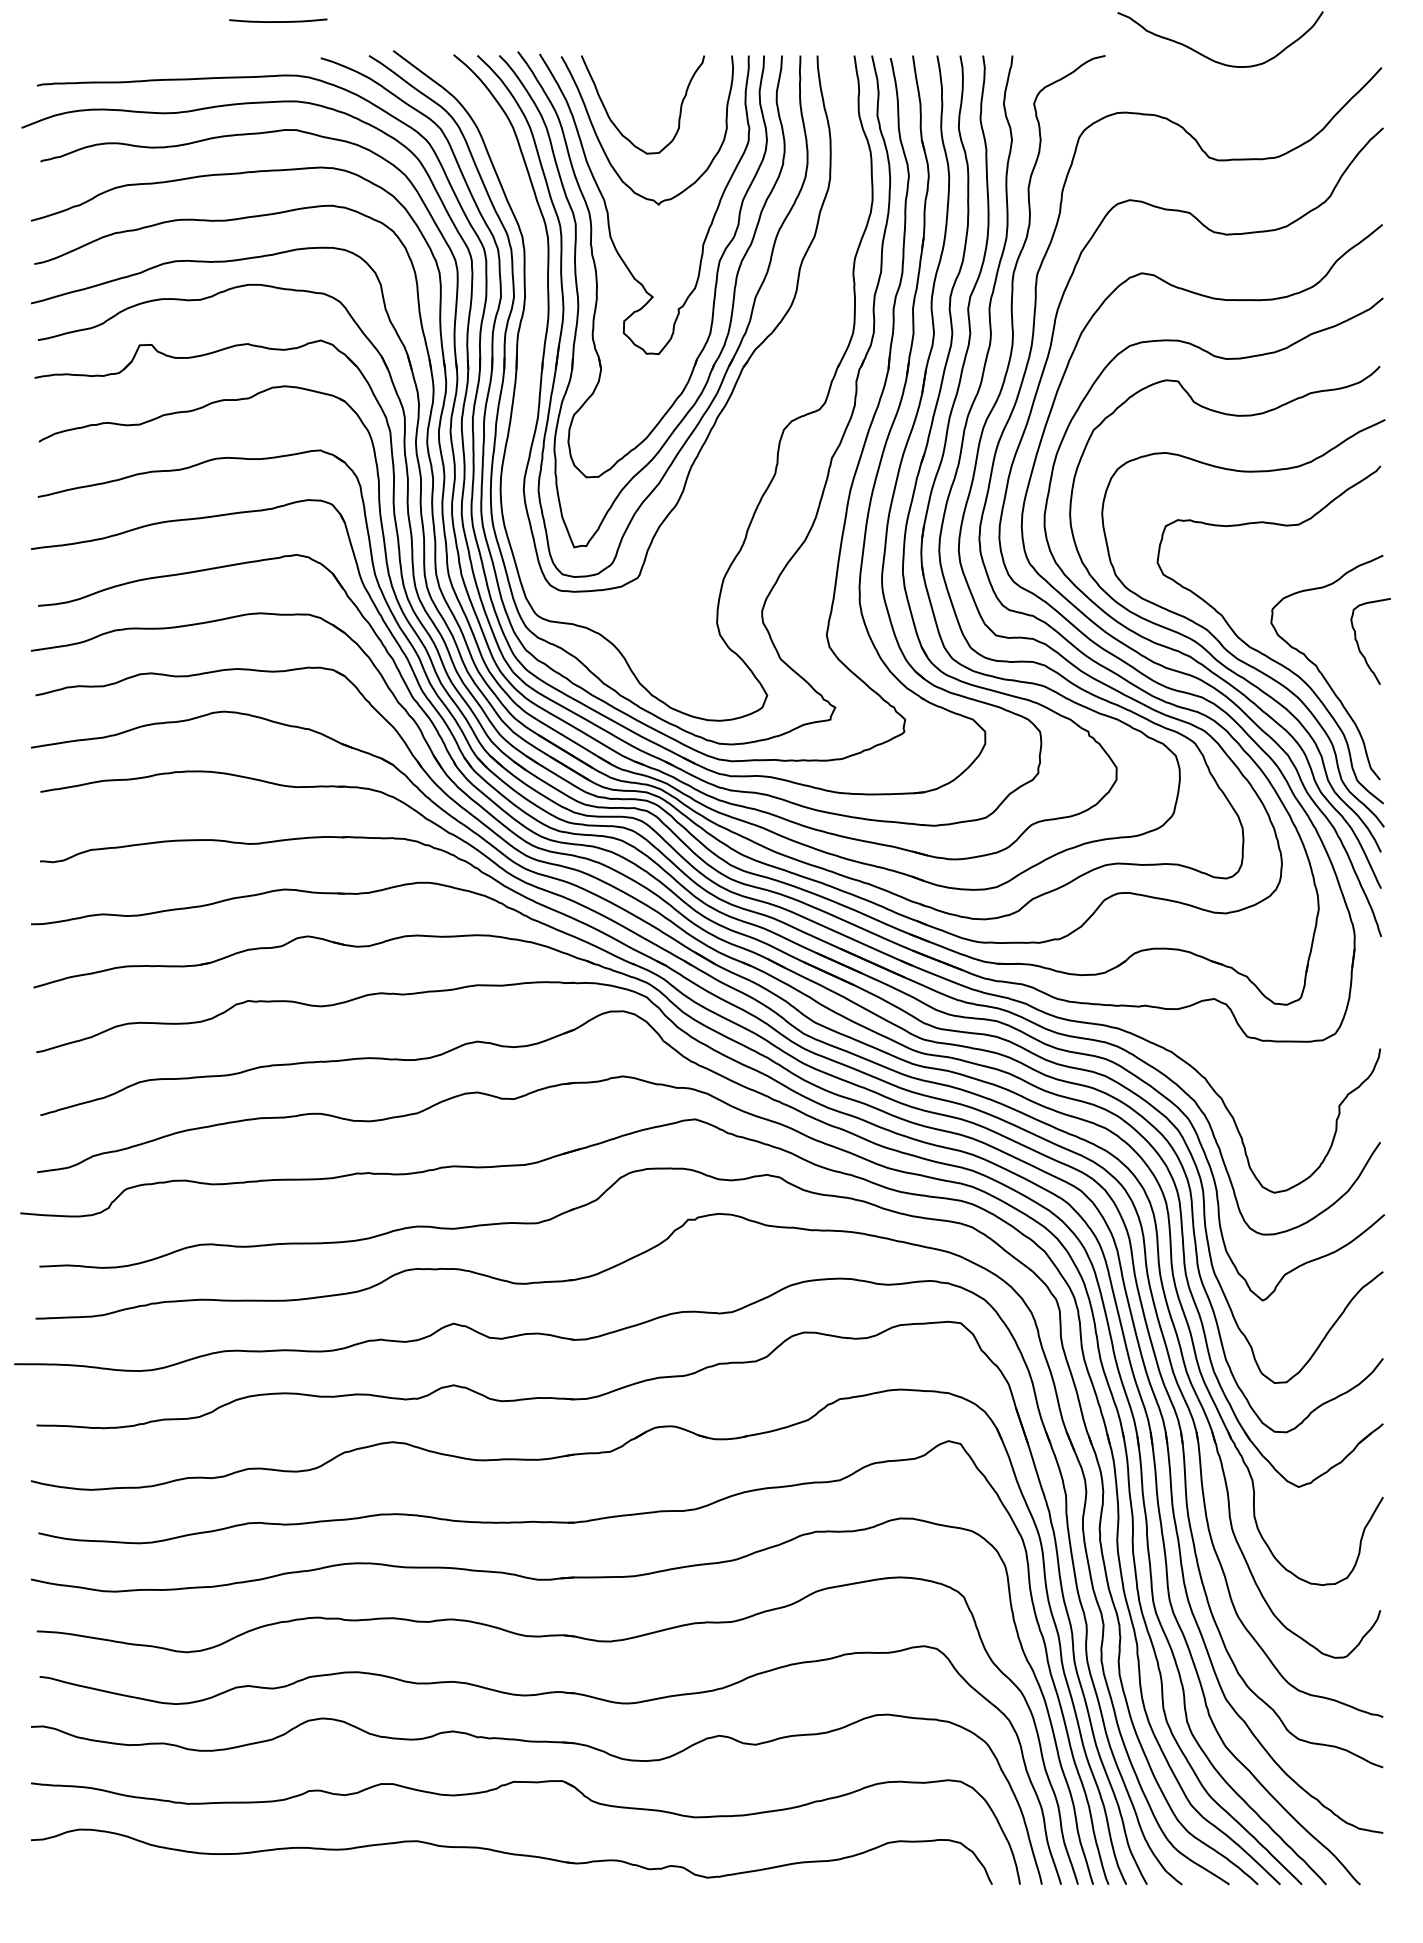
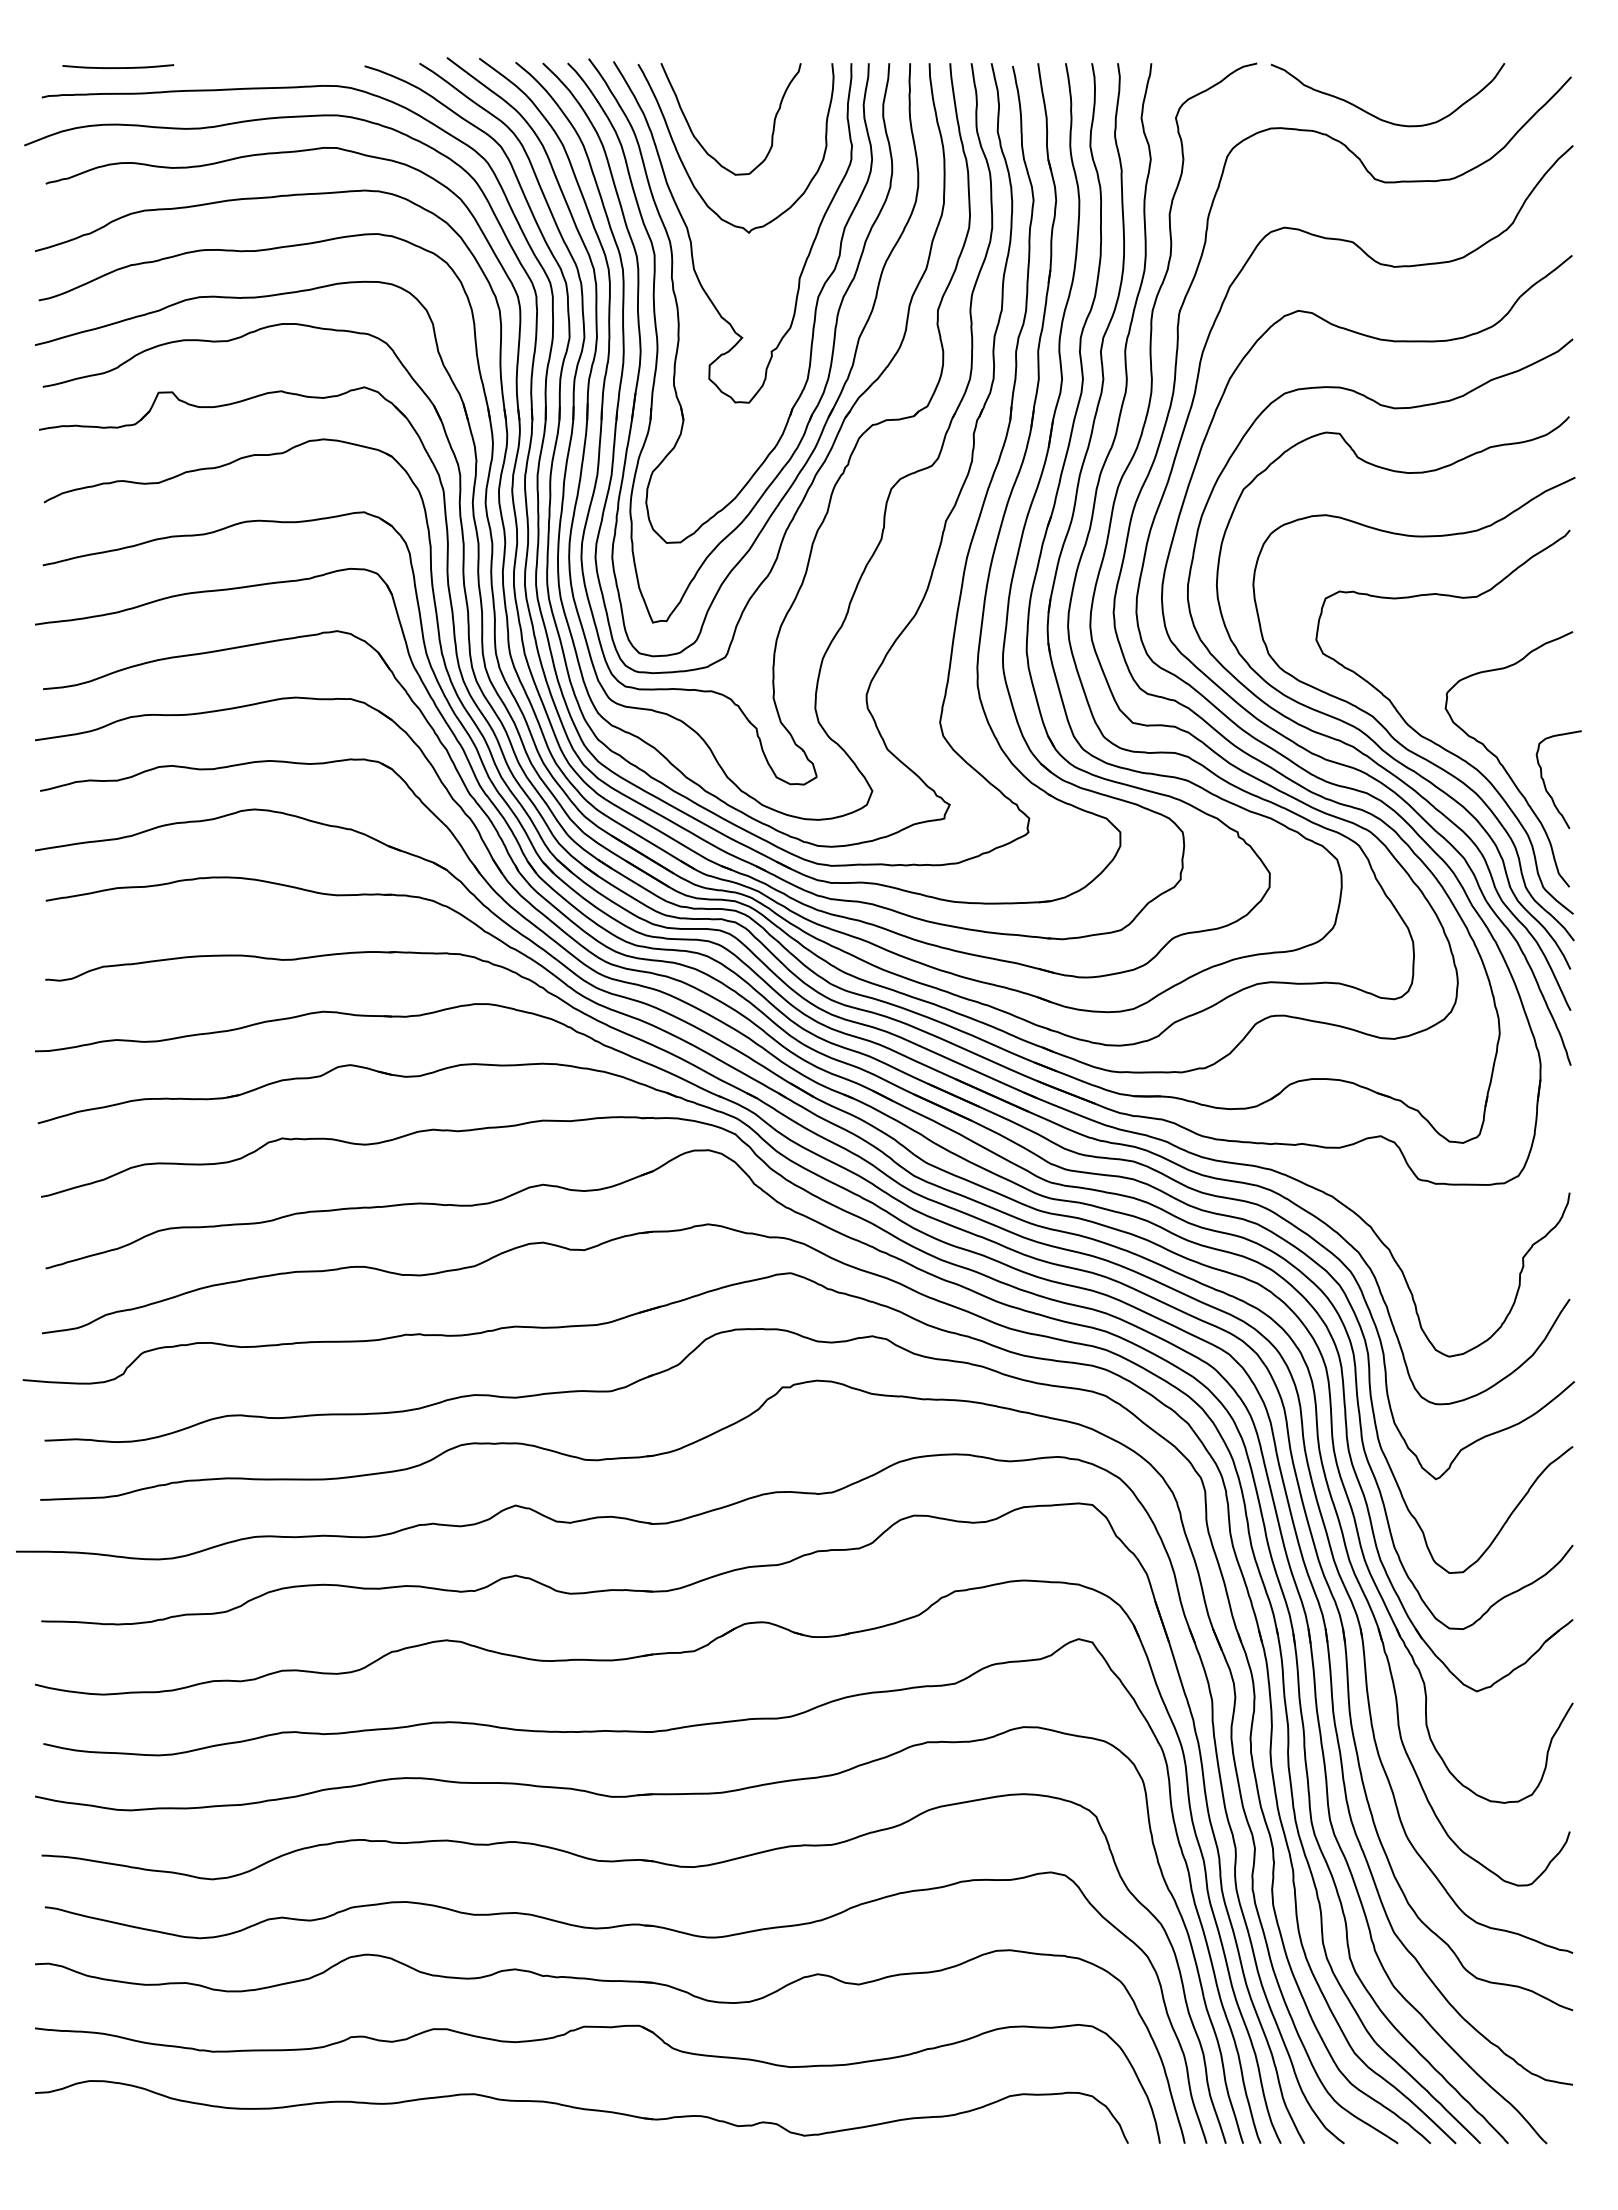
curve: (278, 21) -> (118, 67), moved
curve: (1209, 57) -> (1375, 115), moved
part: (530, 357) -> (603, 406), added
curve: (1359, 644) -> (1545, 783), moved

